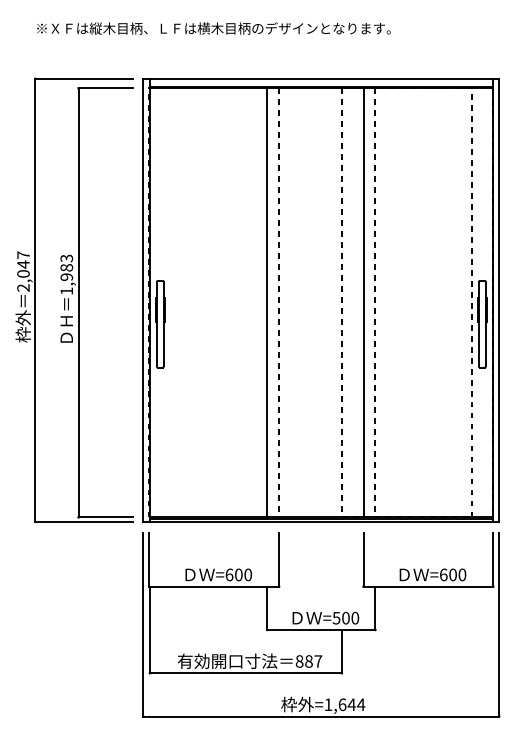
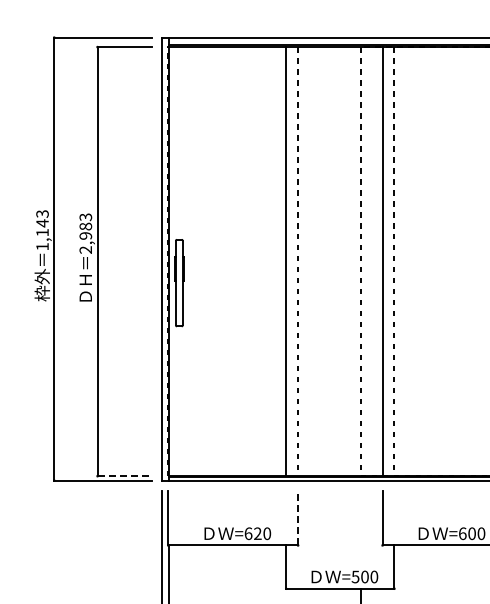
text: (23, 271) -> (42, 230), 2,047 -> 1,143
text: (66, 291) -> (85, 250), 1,983 -> 2,983
line: (106, 517) -> (125, 476), solid -> dashed
line: (279, 559) -> (298, 518), solid -> dashed
text: (238, 574) -> (257, 533), =600 -> =620

